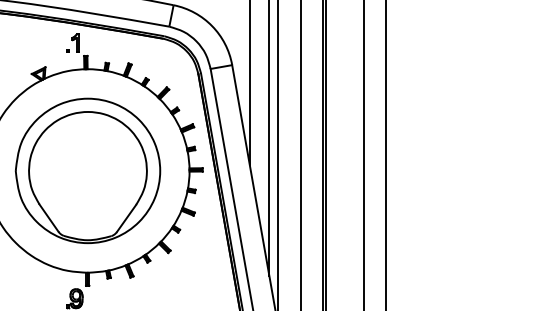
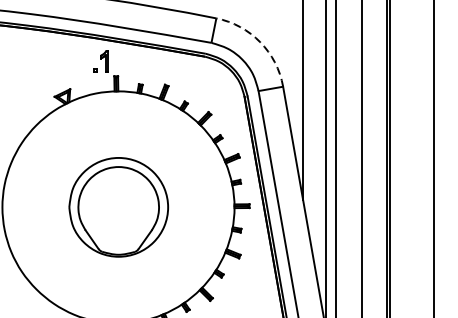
arc: (212, 26) -> (260, 42), solid -> dashed
part: (87, 170) -> (118, 206), size x0.6

